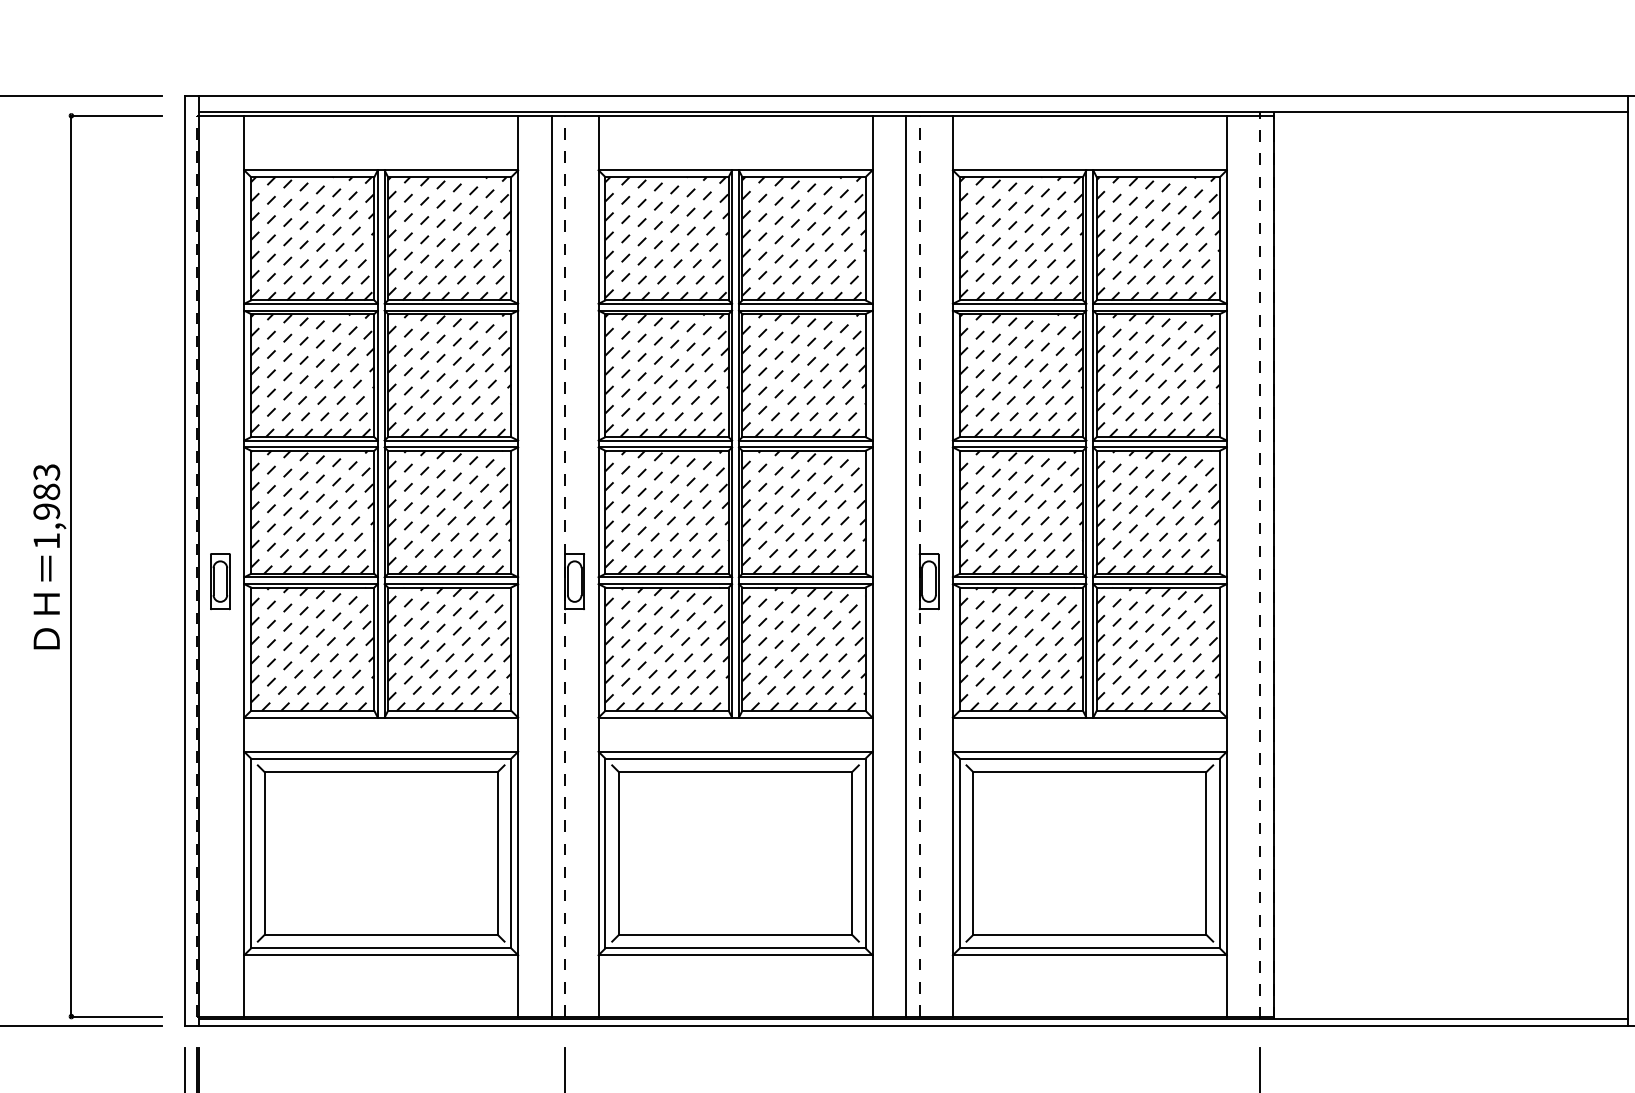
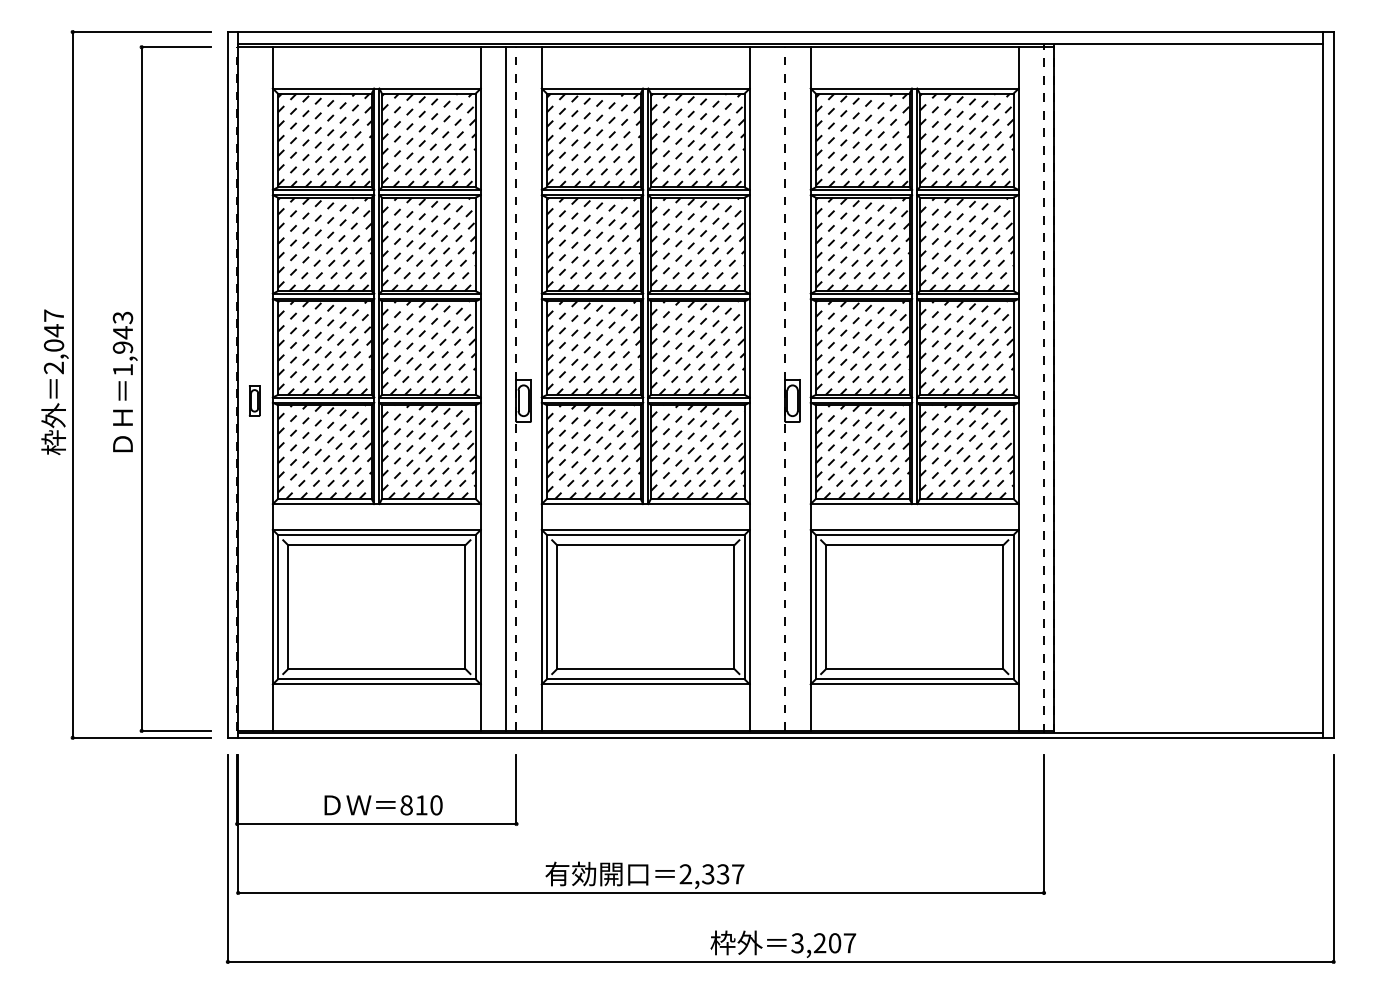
text: (46, 491) -> (122, 332), 1,983 -> 1,943
line: (906, 565) -> (775, 388), removed
part: (220, 581) -> (254, 400), size x0.7

